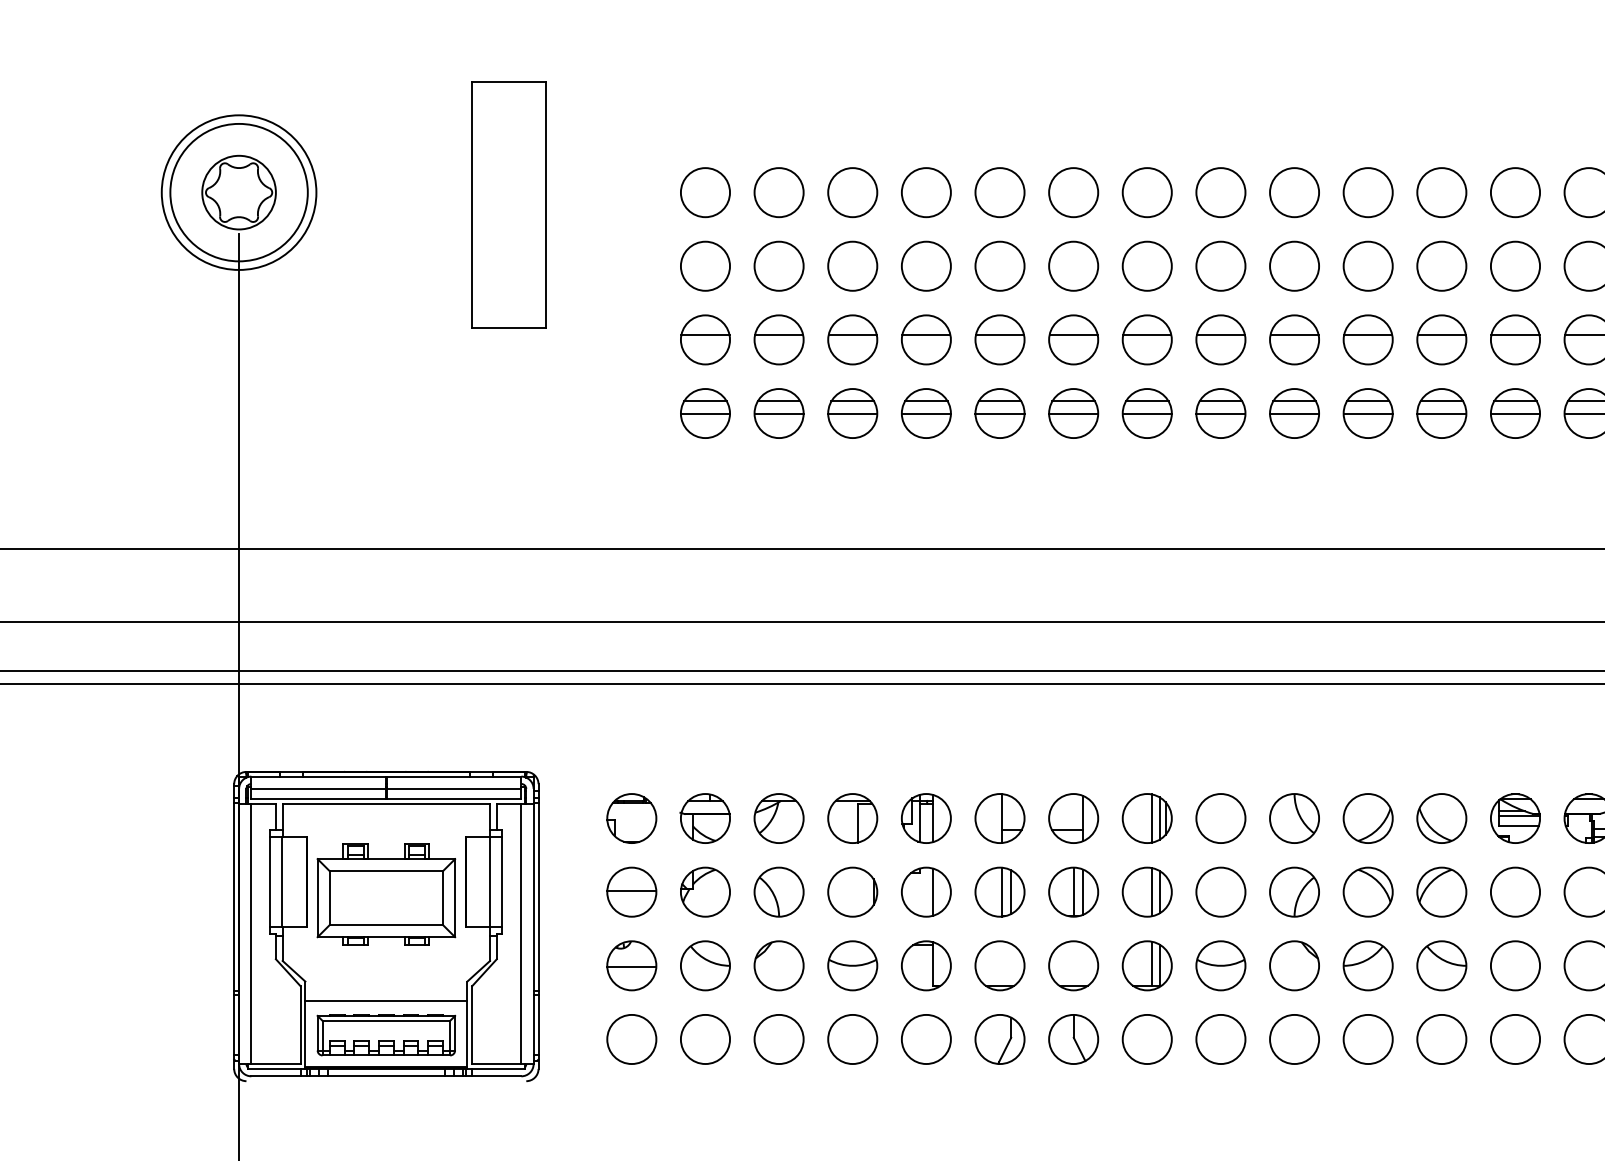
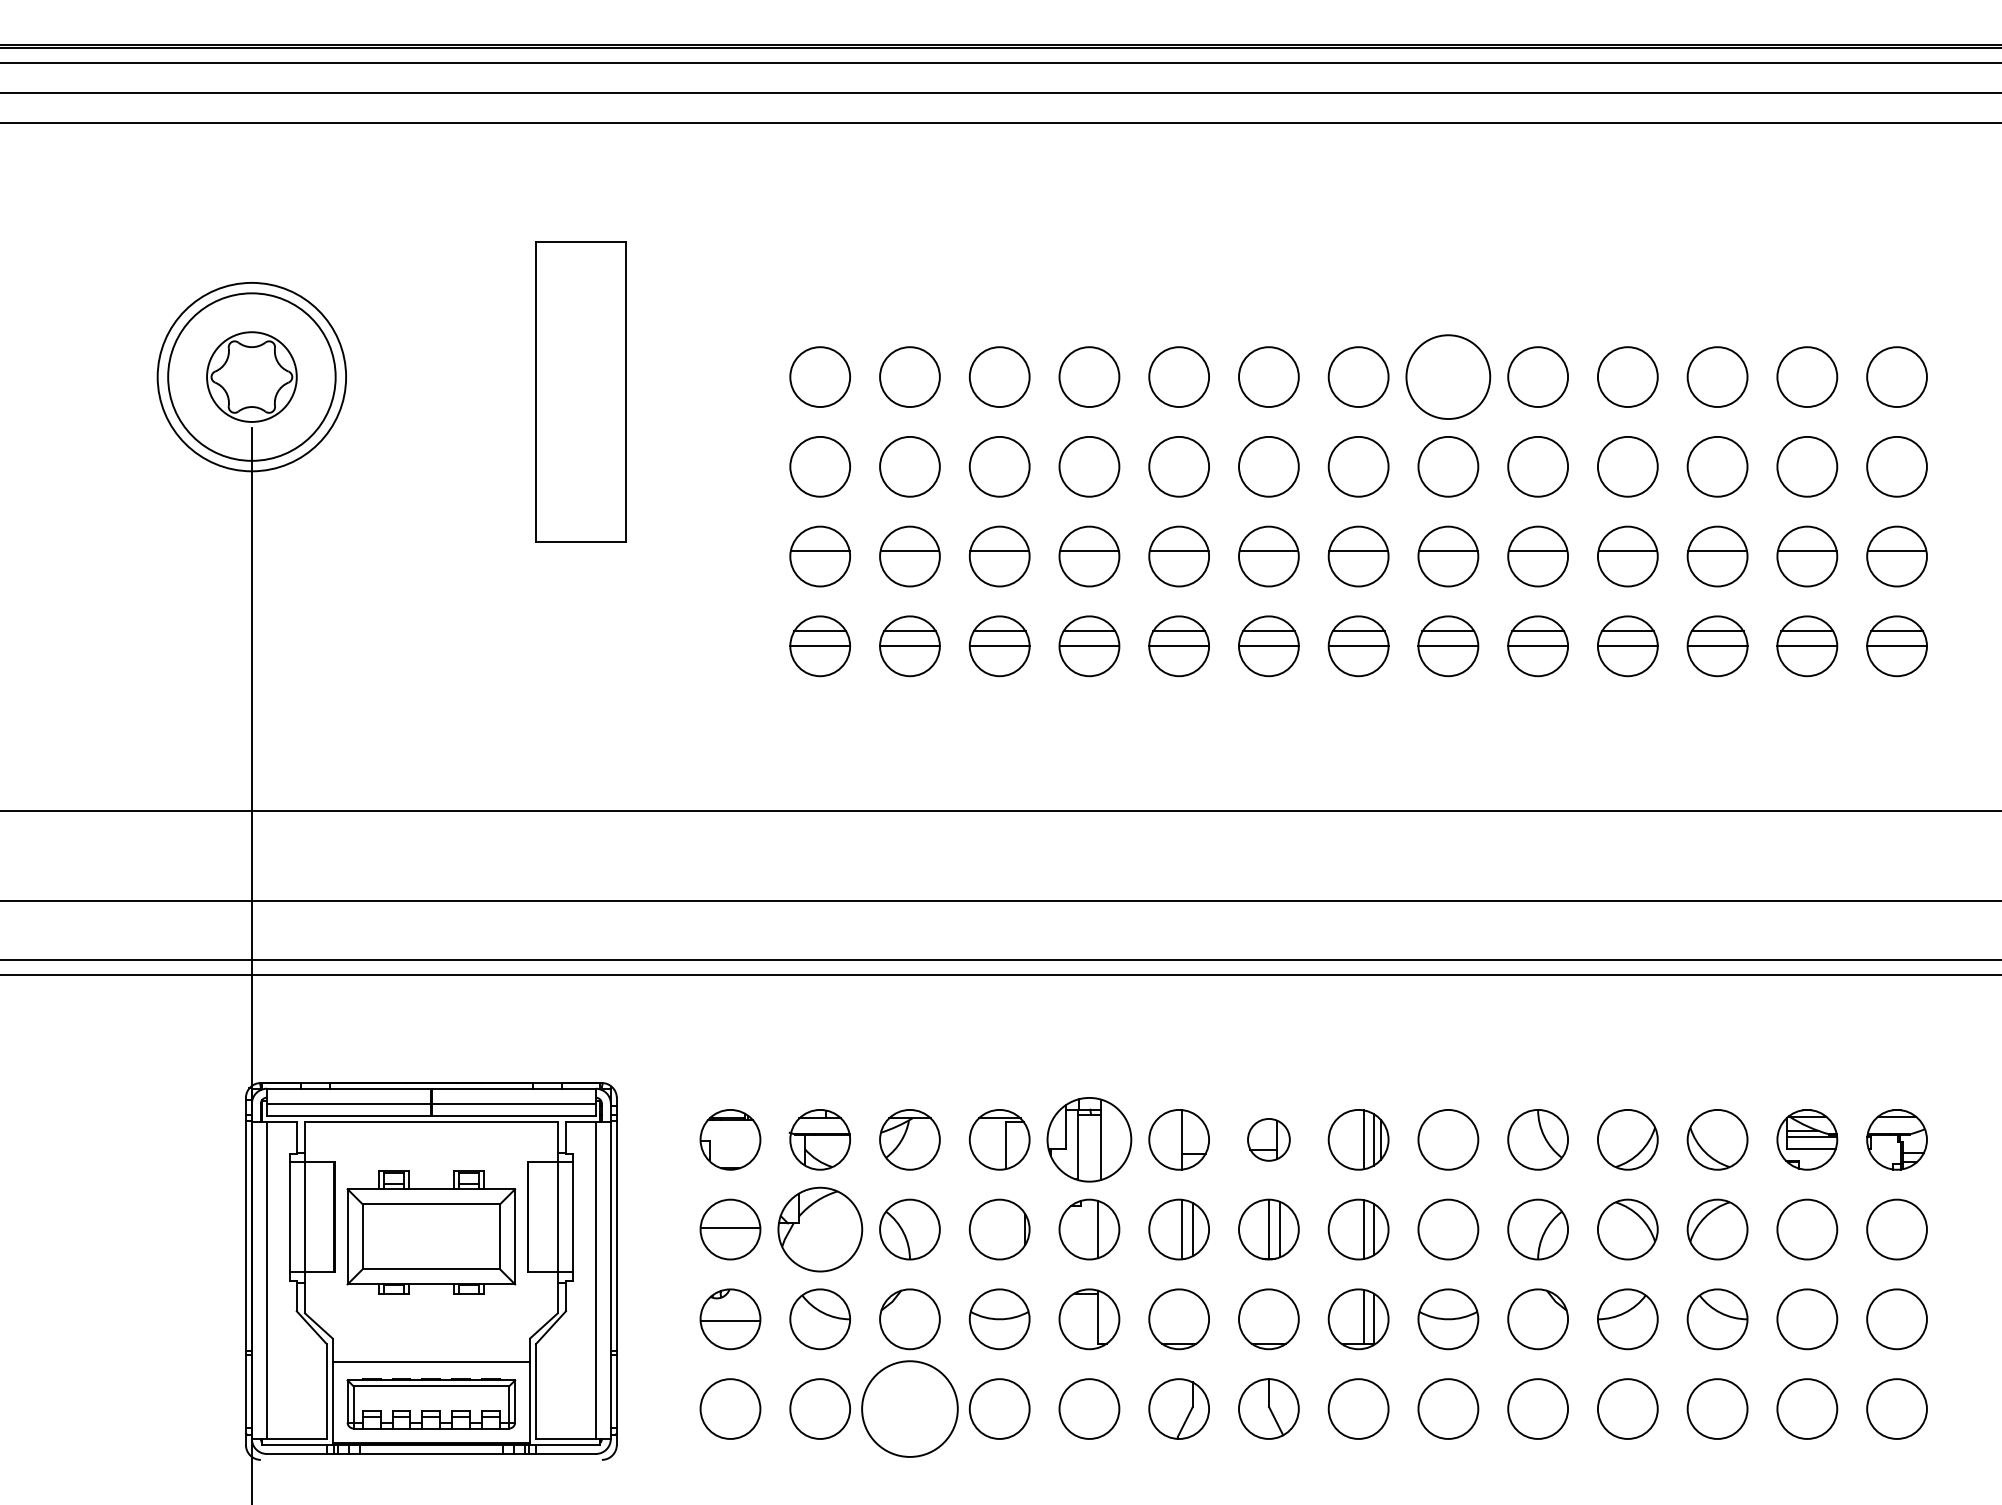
circle: (1221, 192) -> (1448, 376), size x1.4
part: (926, 818) -> (1089, 1139), size x1.4
part: (1073, 818) -> (1268, 1139), size x0.7
part: (704, 892) -> (819, 1229), size x1.4
circle: (778, 1039) -> (909, 1408), size x1.6

